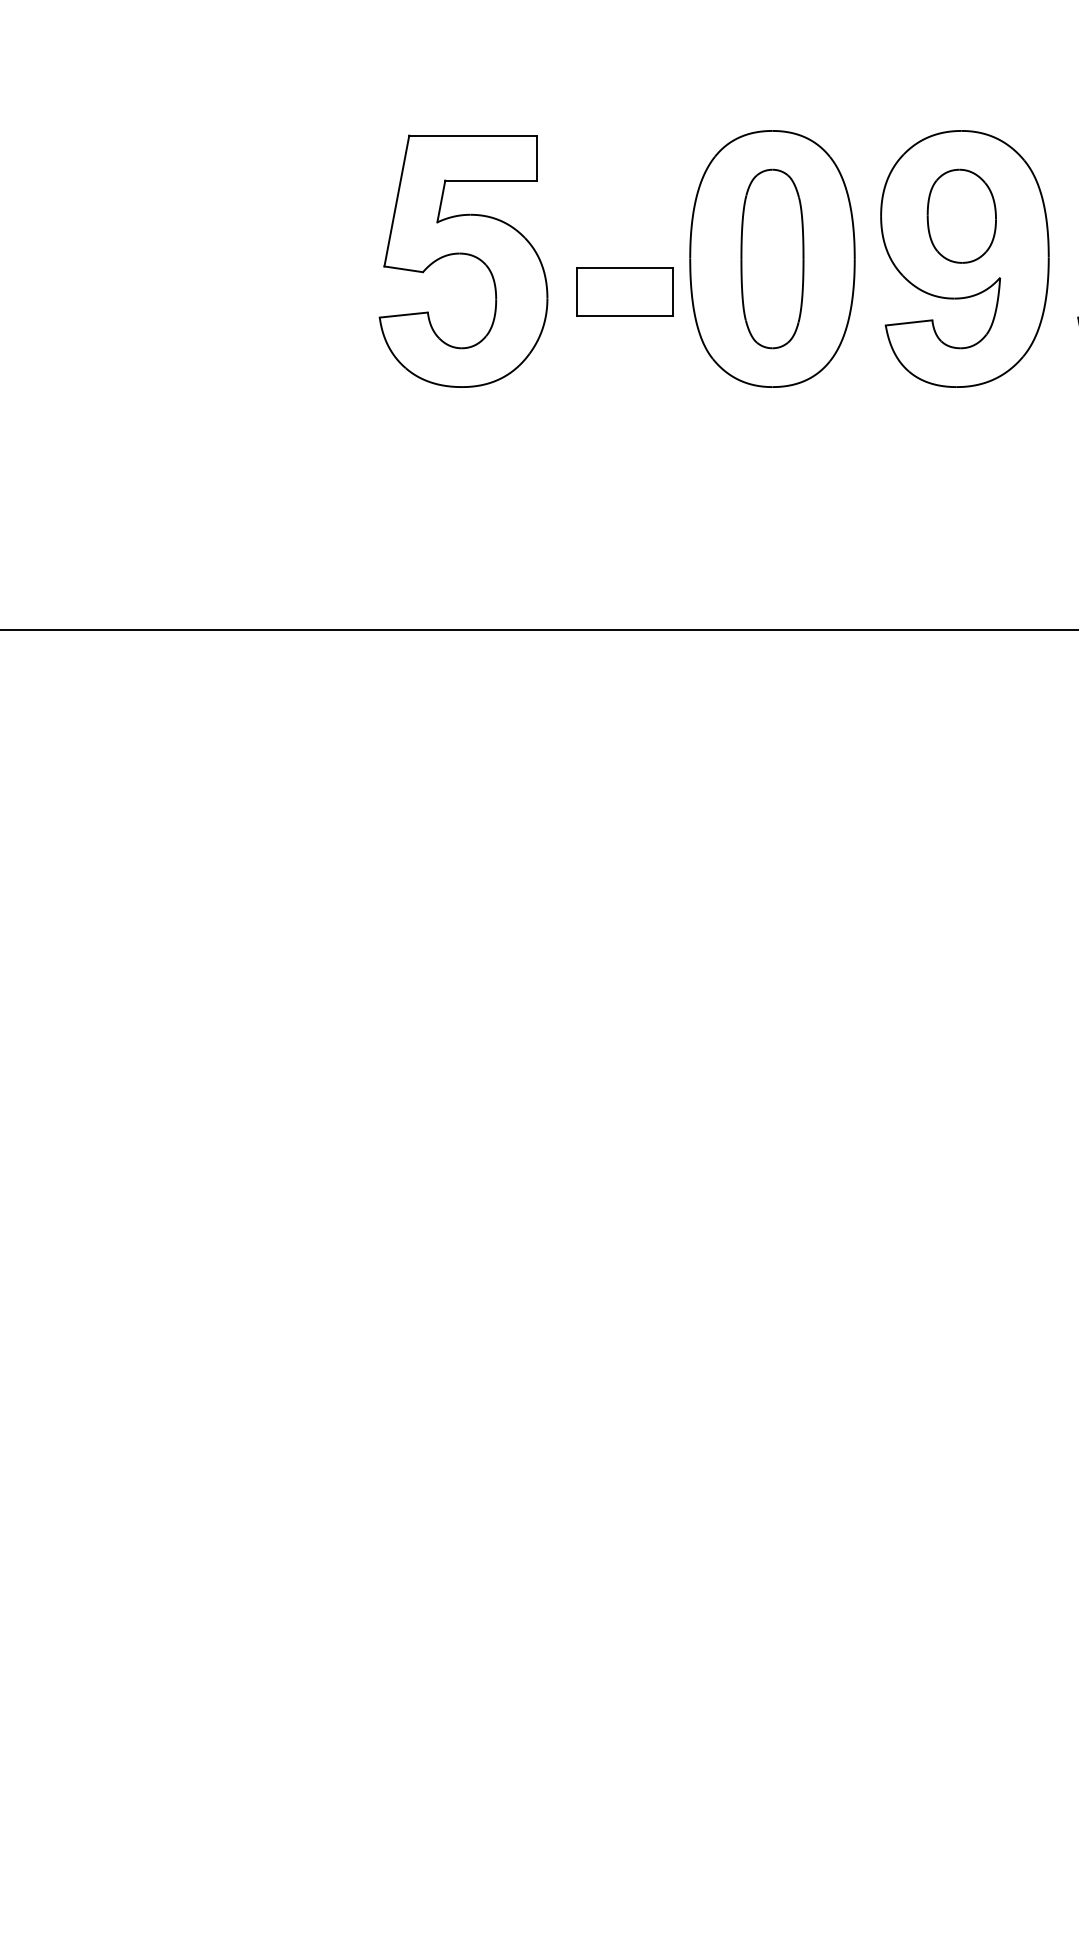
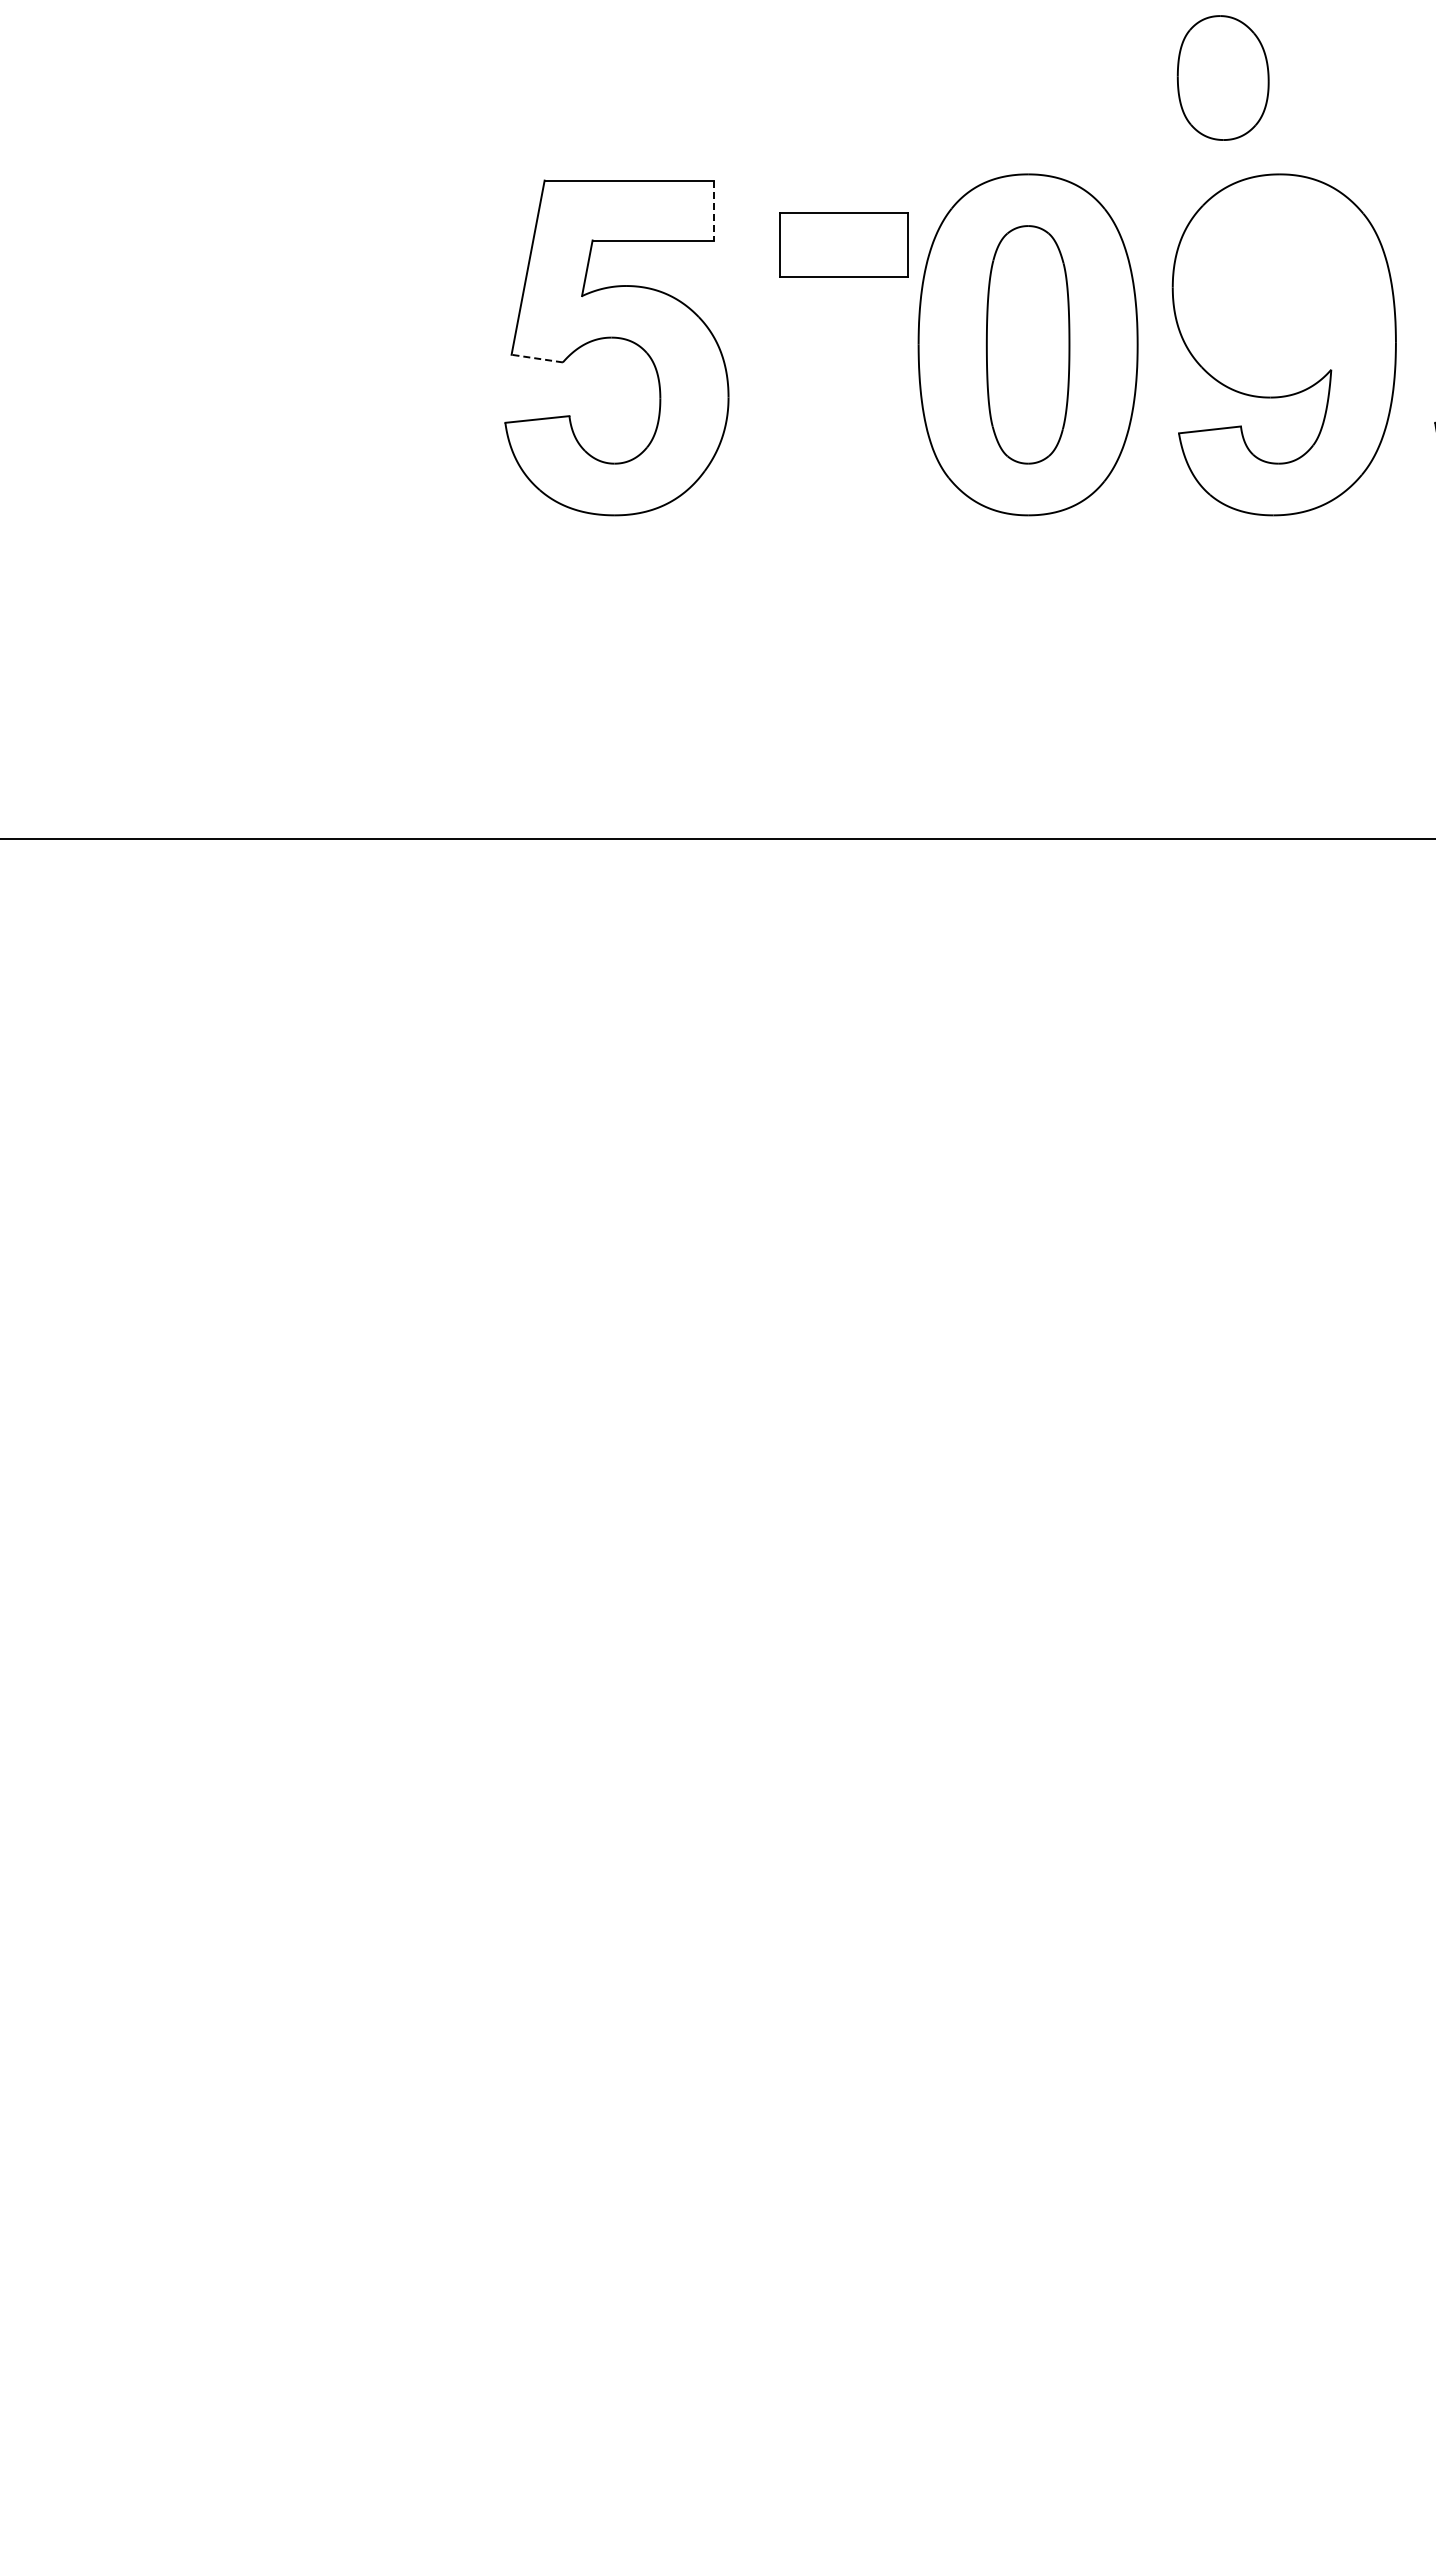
line: (536, 158) -> (714, 210), solid -> dashed
part: (961, 215) -> (1222, 77), moved
line: (403, 269) -> (537, 358), solid -> dashed
part: (624, 291) -> (843, 244), moved

